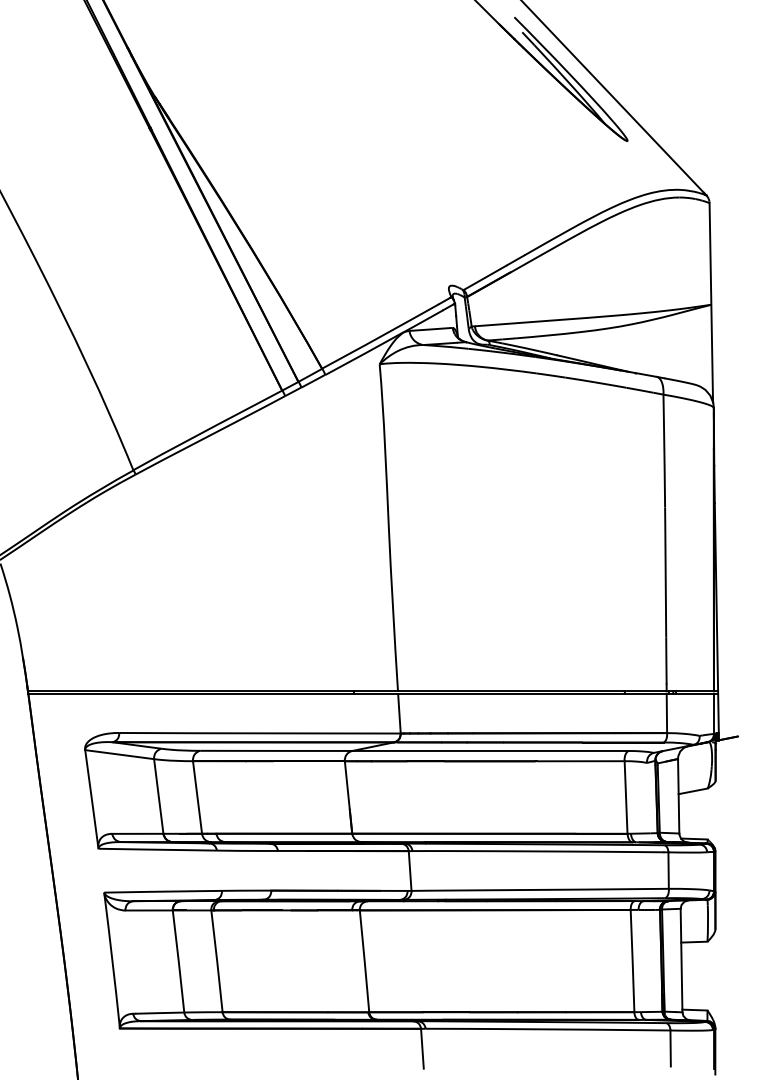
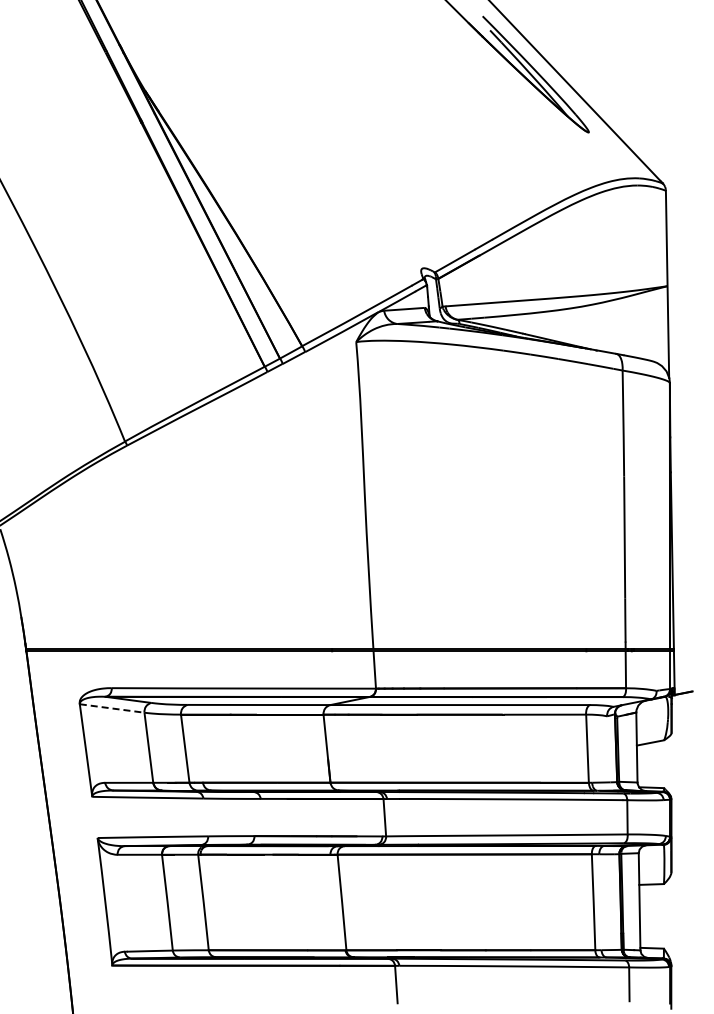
line: (120, 754) -> (112, 708), solid -> dashed

